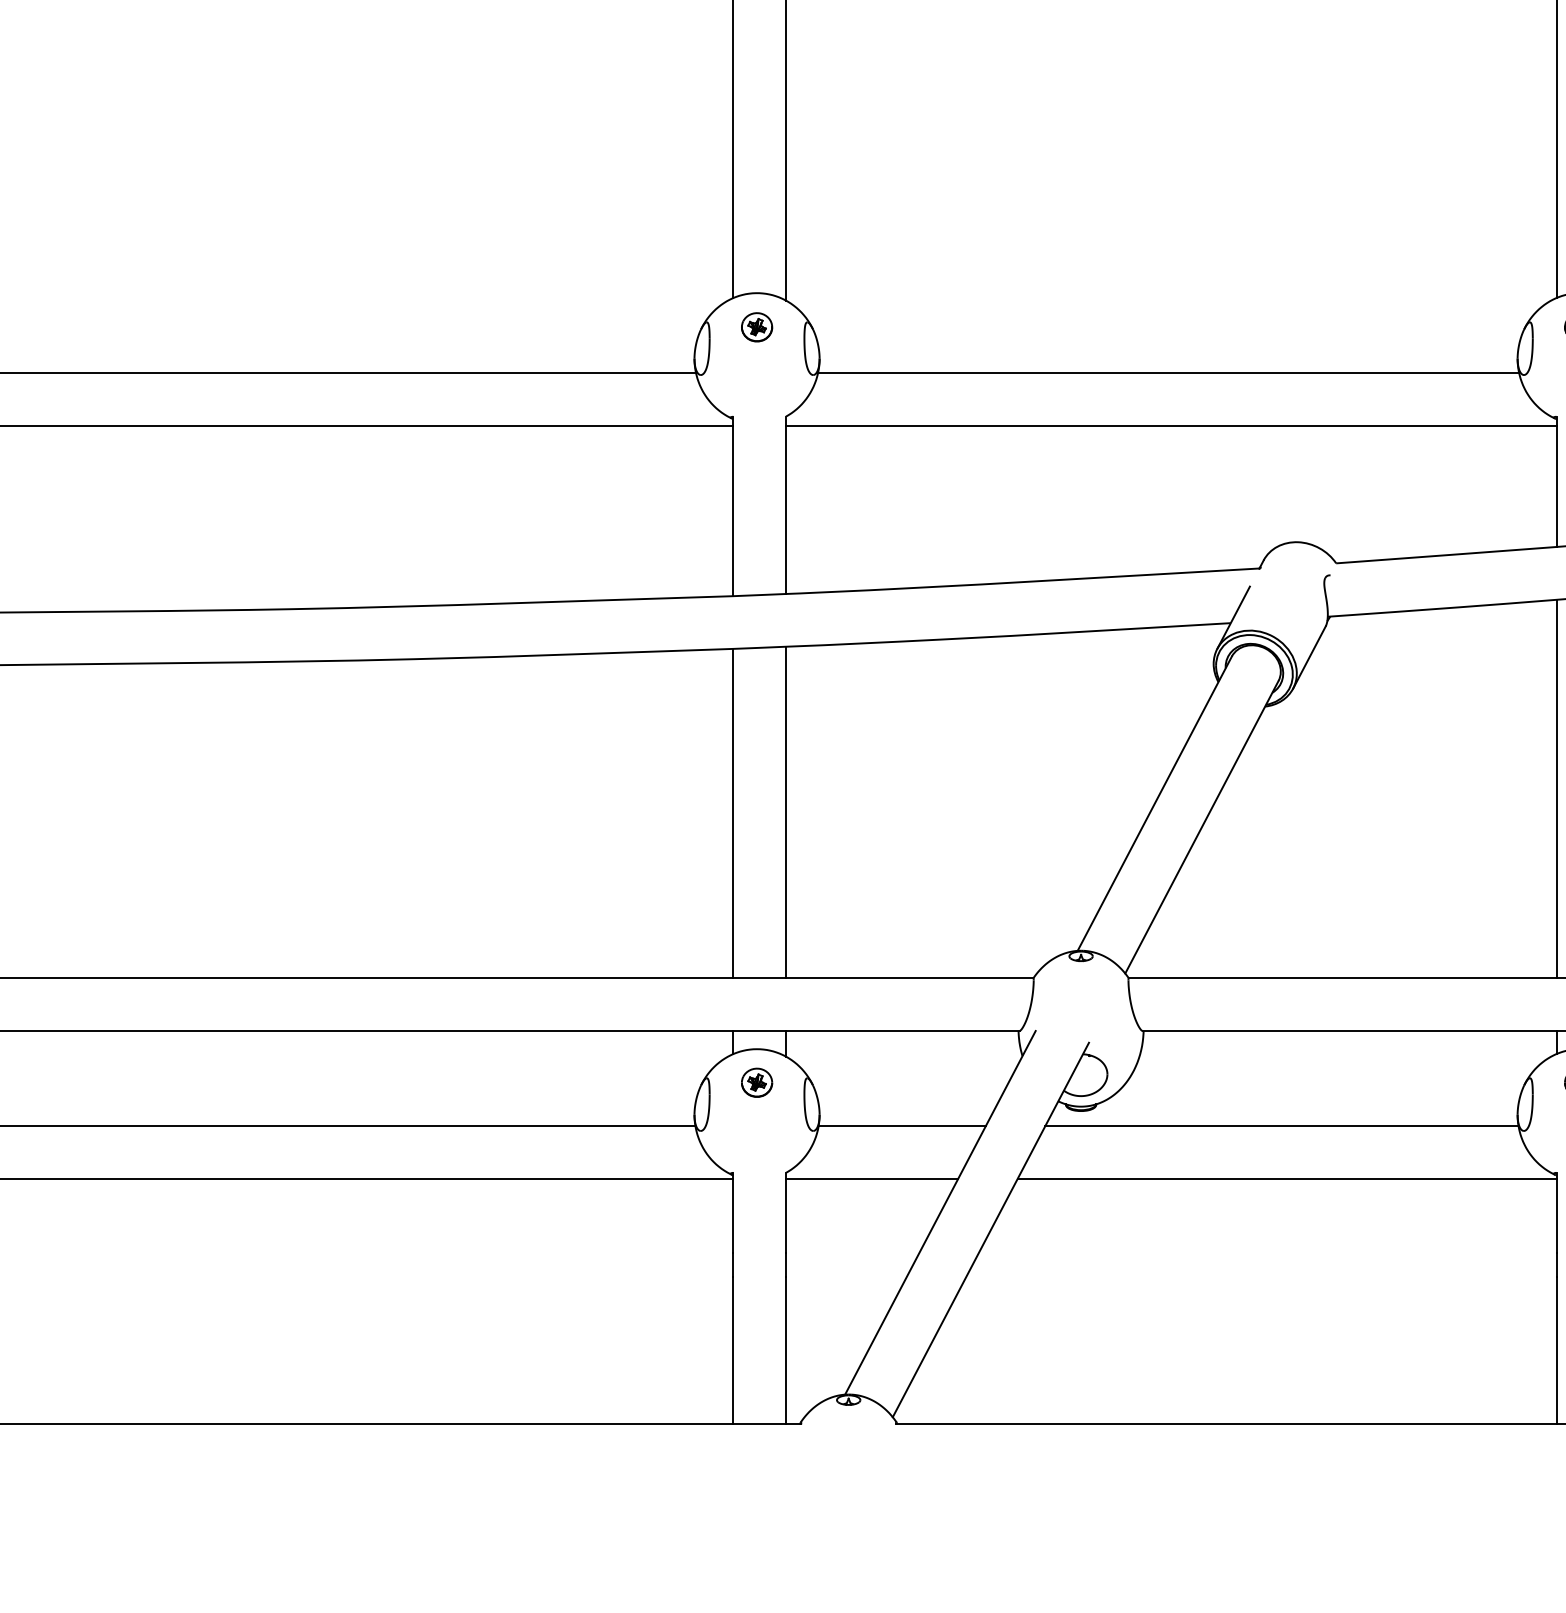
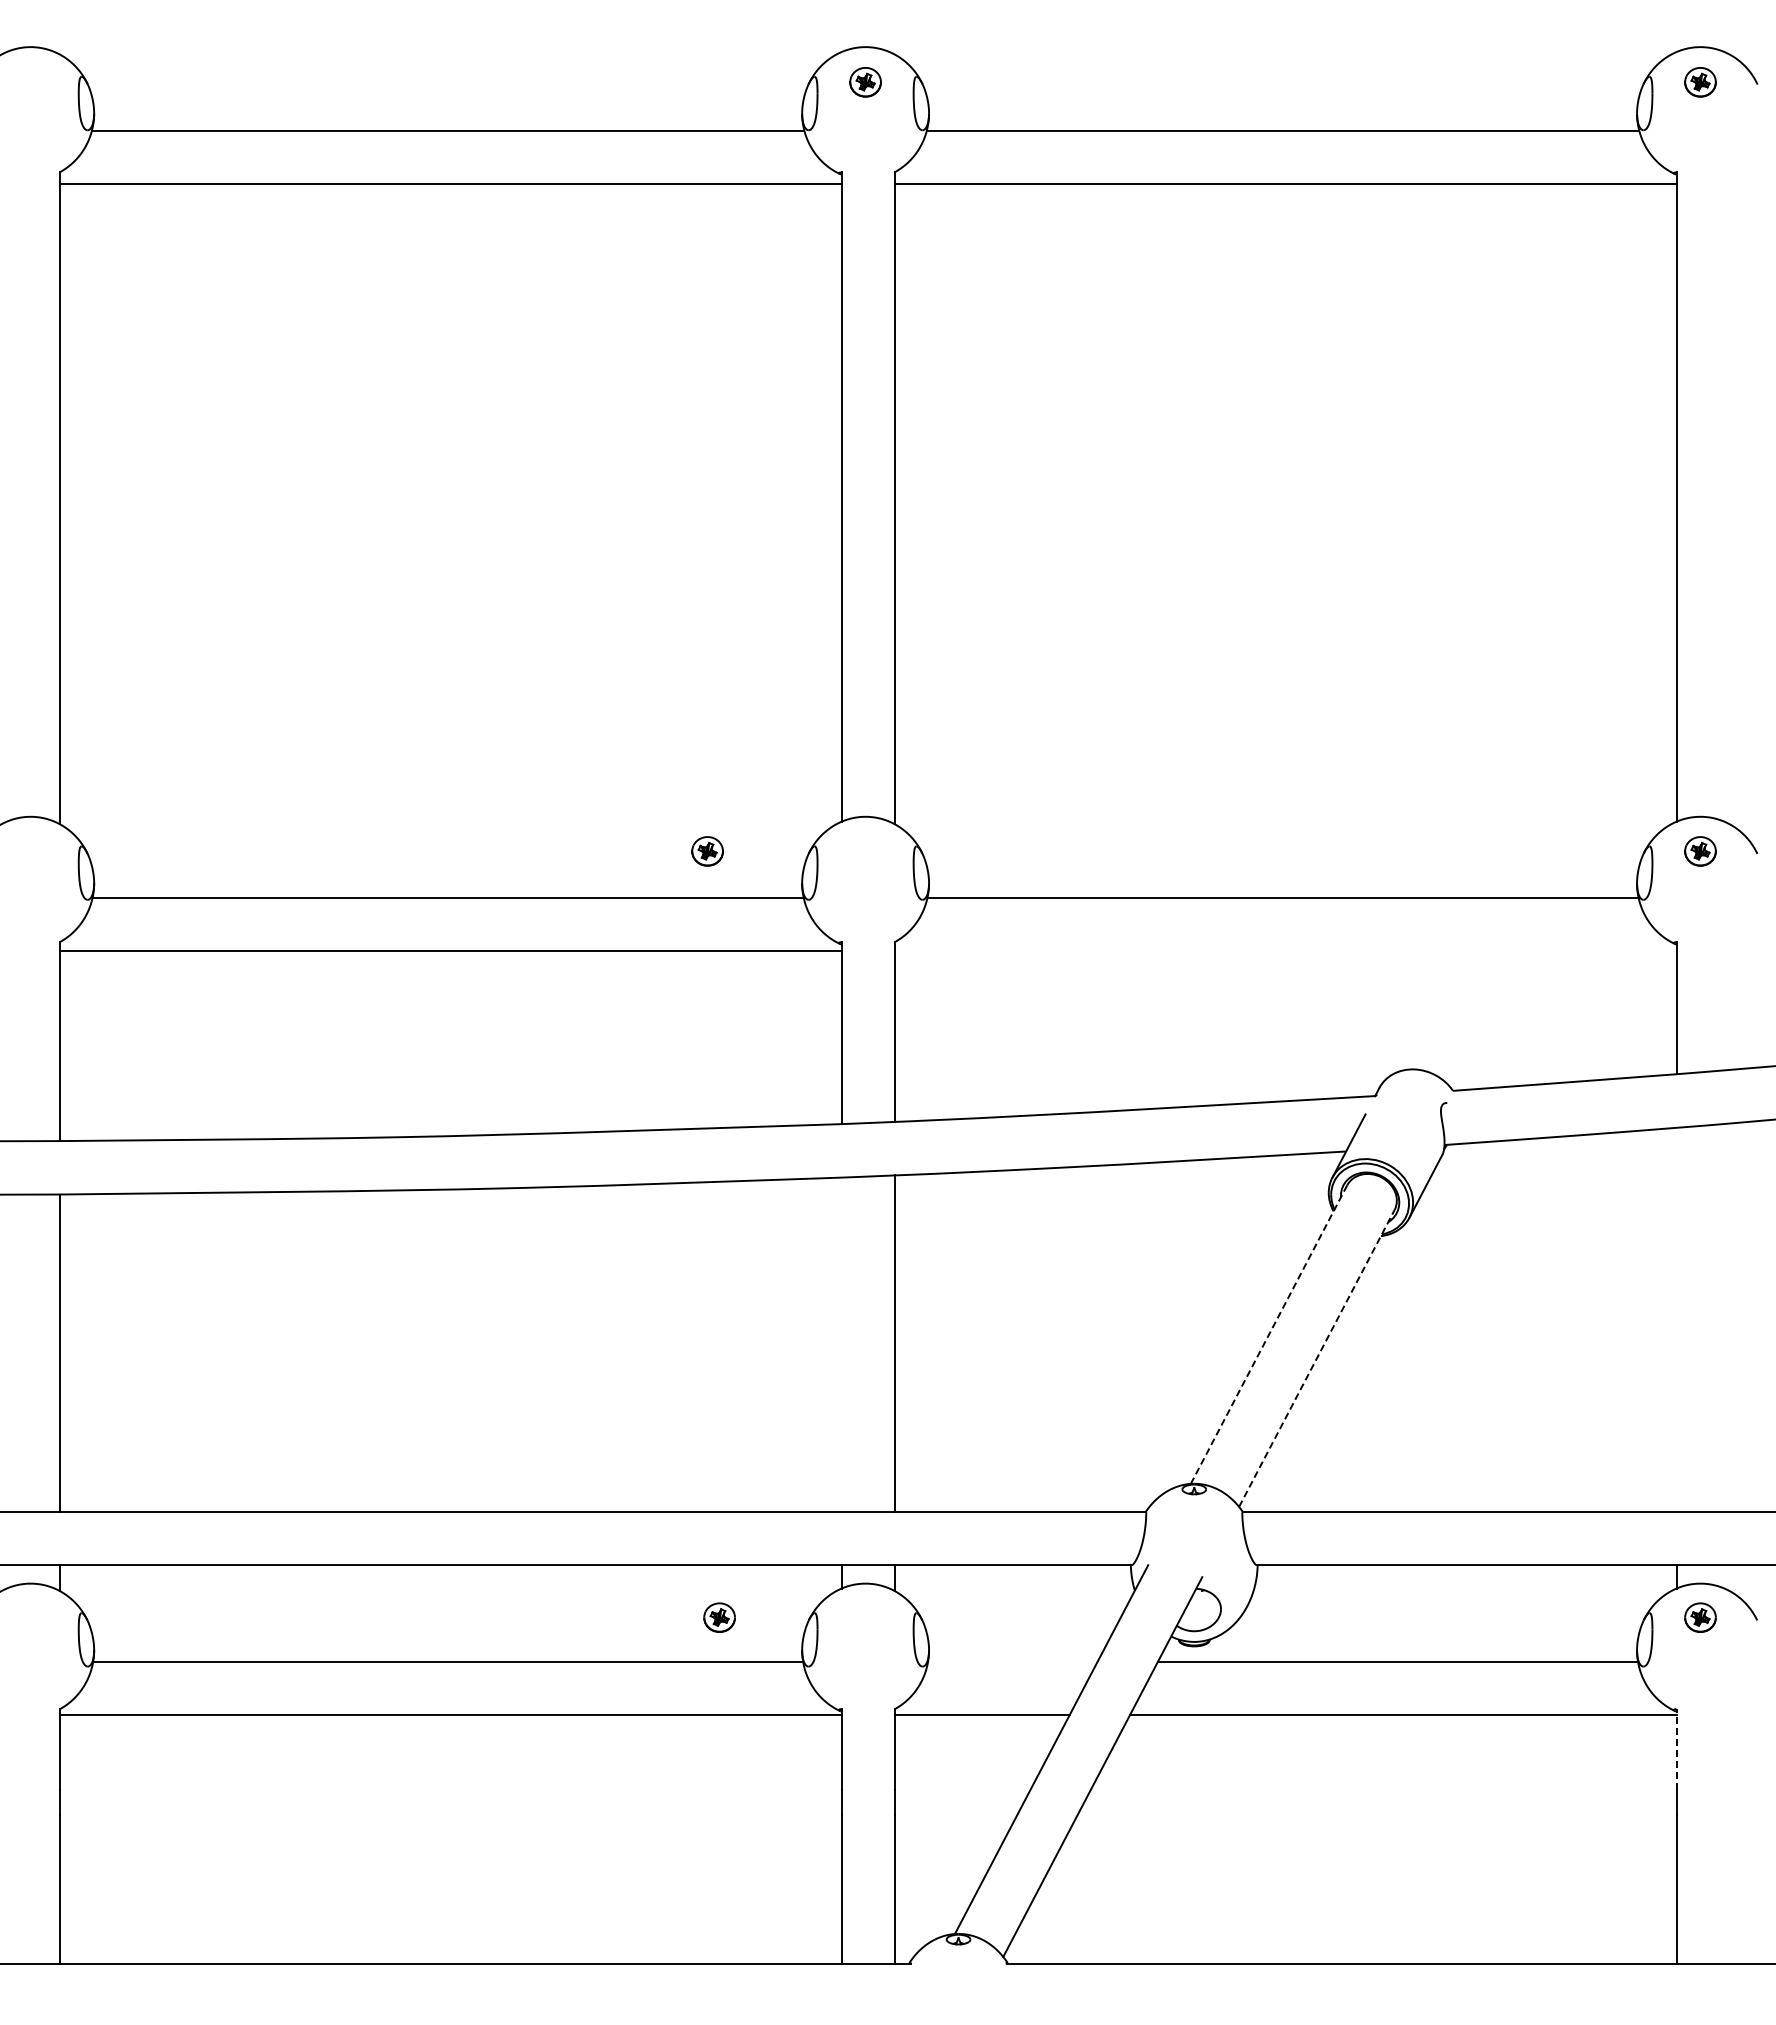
part: (756, 327) -> (707, 851), moved
line: (1171, 425) -> (1285, 951), removed
line: (1556, 788) -> (1676, 1319), removed
line: (1155, 803) -> (1269, 1334), solid -> dashed
line: (733, 813) -> (841, 1344), removed
line: (1201, 827) -> (1316, 1358), solid -> dashed
part: (756, 1082) -> (719, 1617), moved
line: (901, 1125) -> (1012, 1661), removed
line: (1556, 1212) -> (1676, 1749), solid -> dashed

